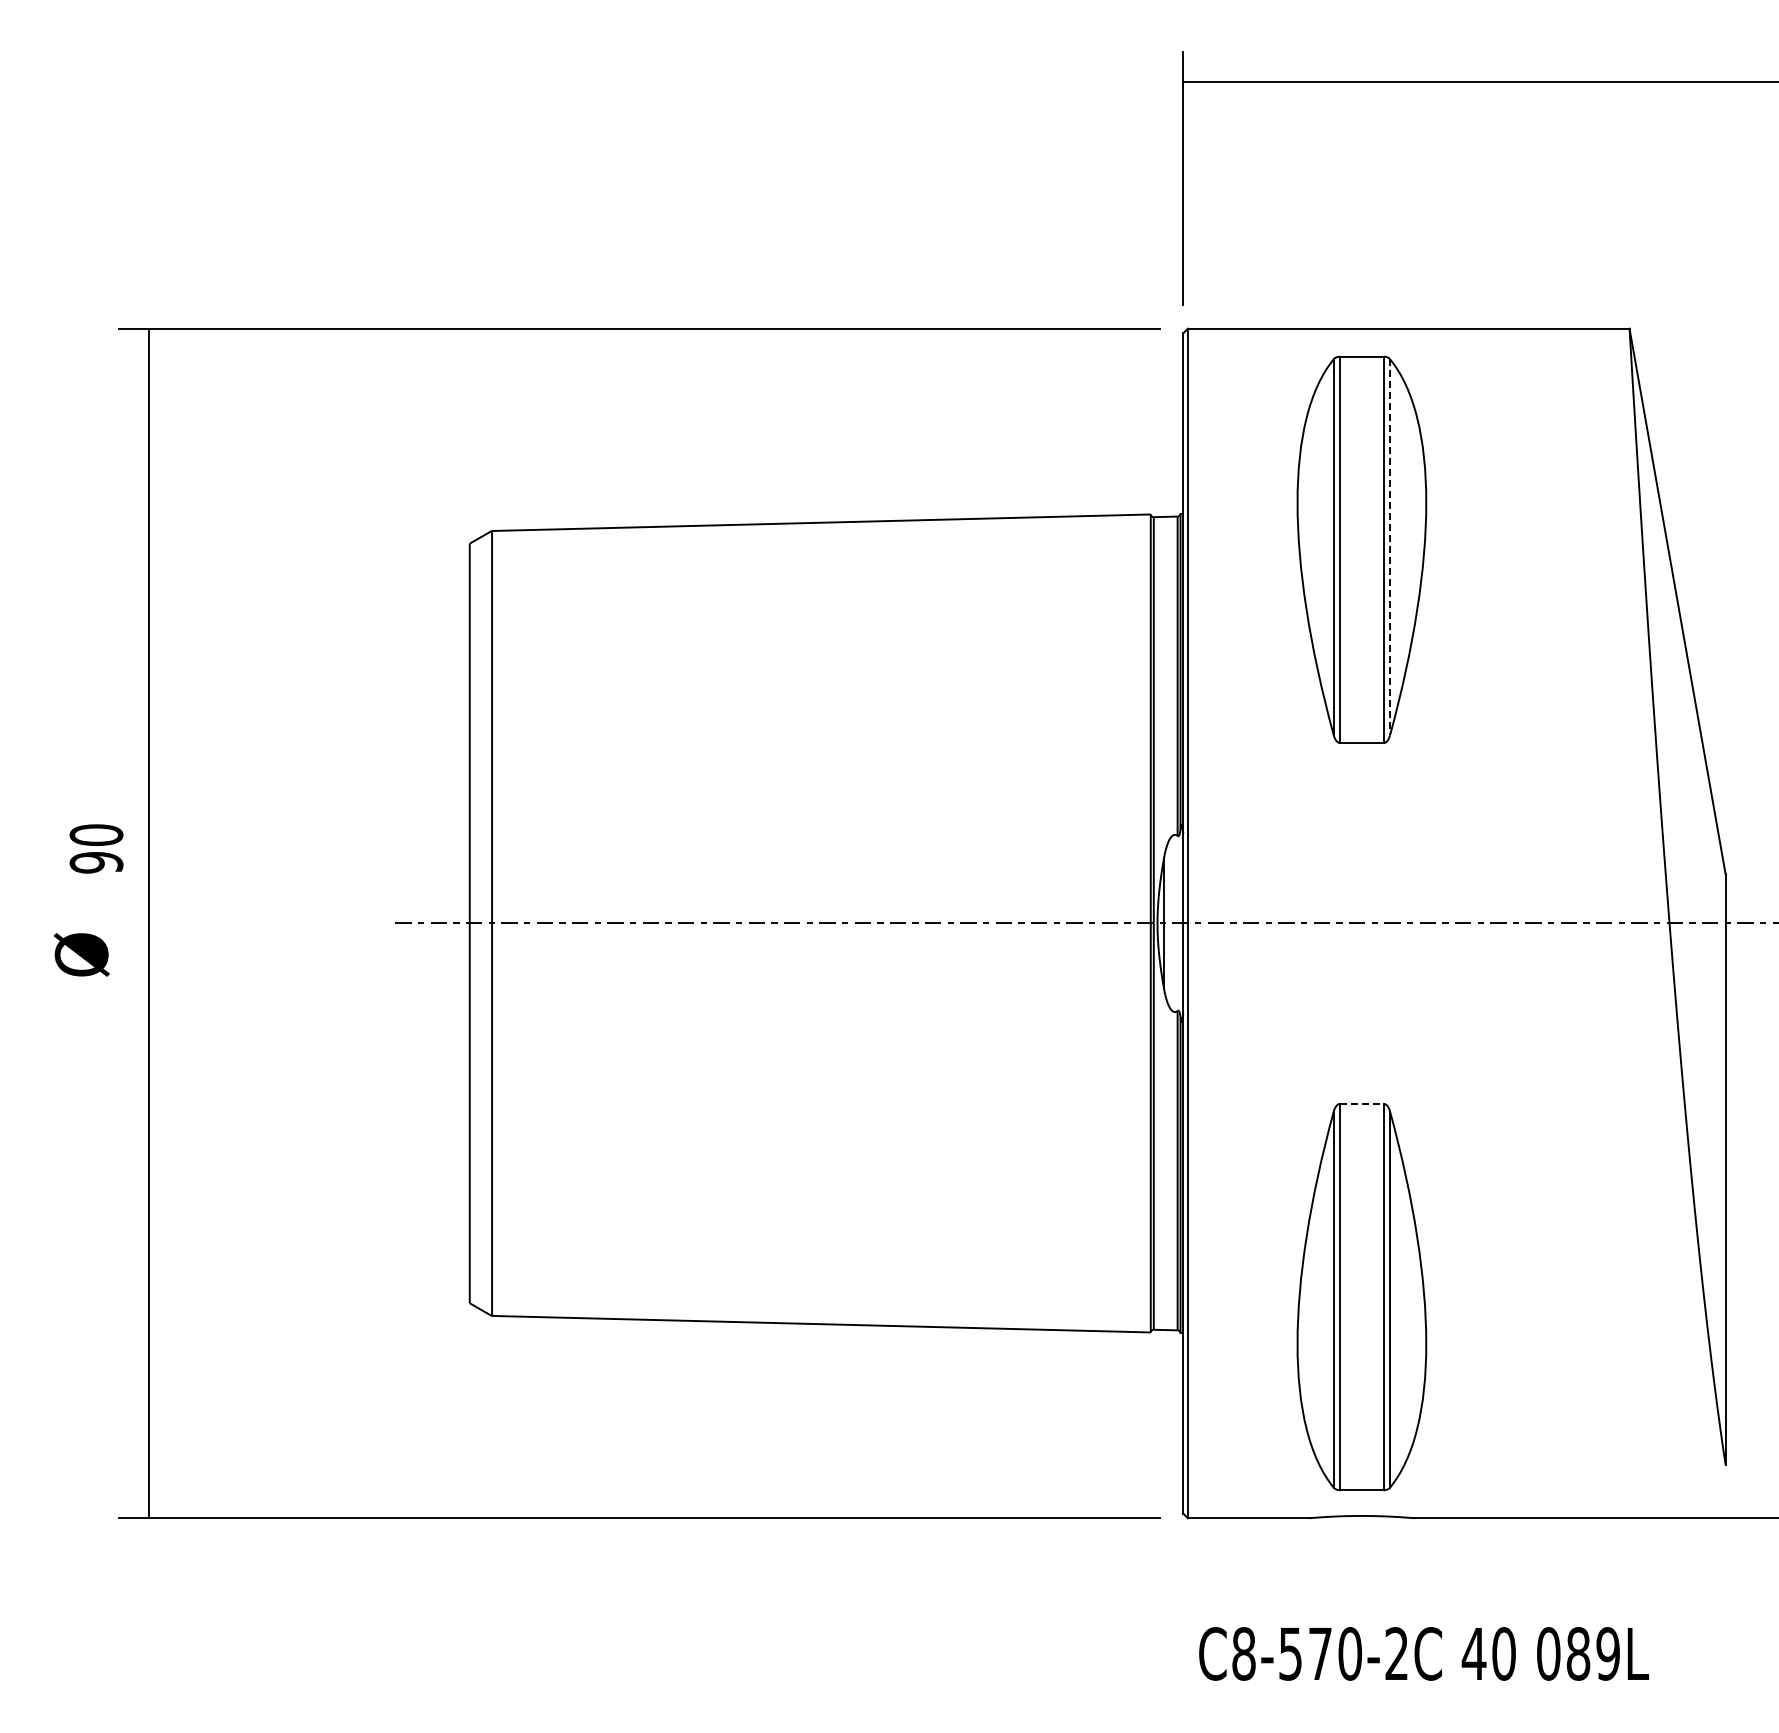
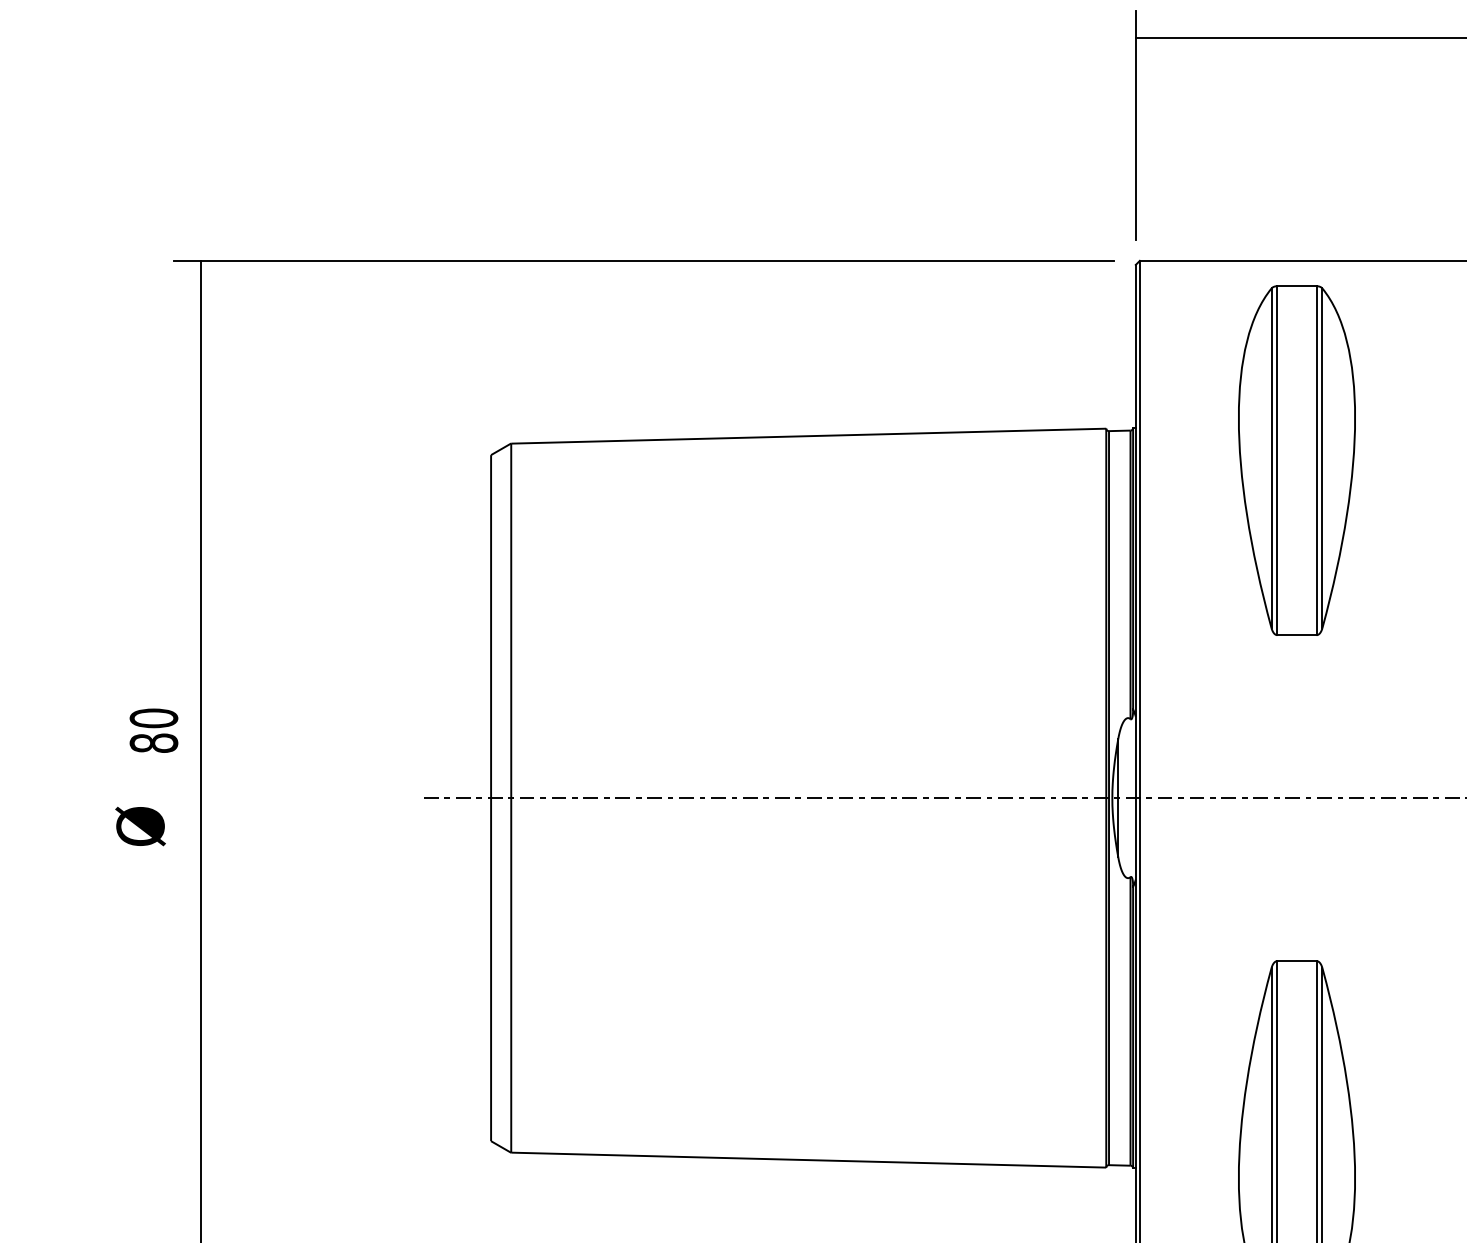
line: (1390, 547) -> (1322, 458), dashed -> solid
text: (96, 862) -> (153, 743), 90 -> 80
line: (1361, 1103) -> (1296, 960), dashed -> solid

